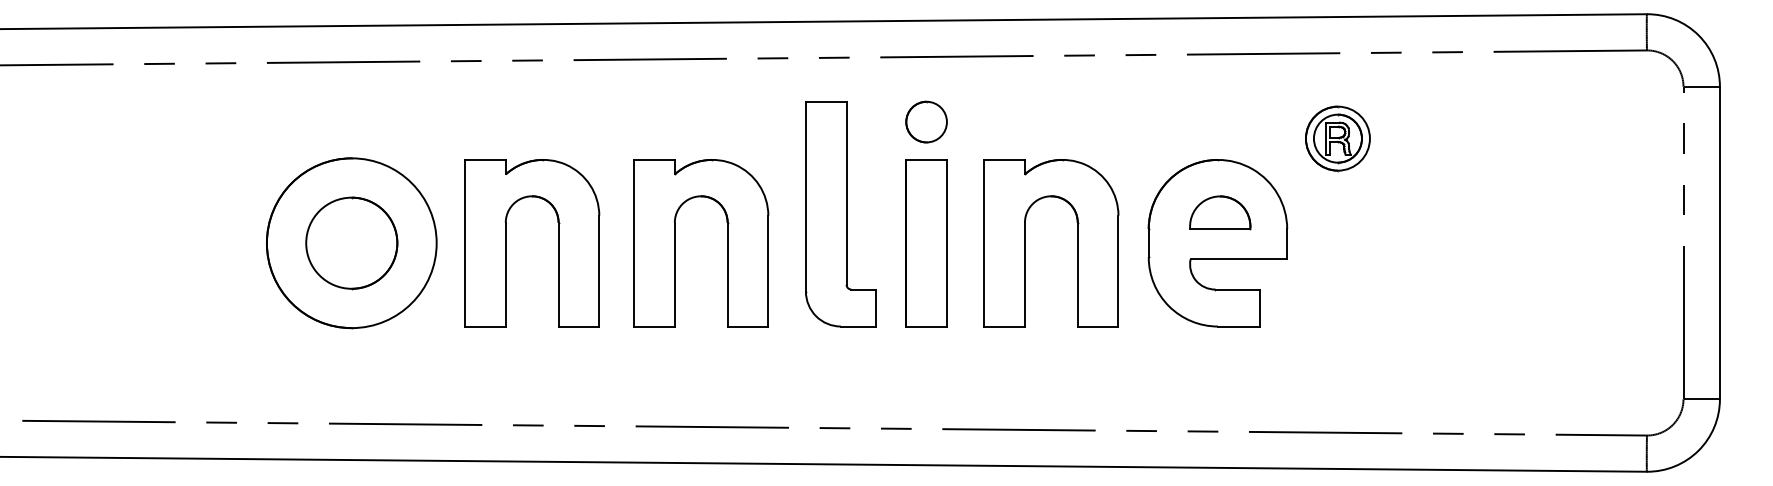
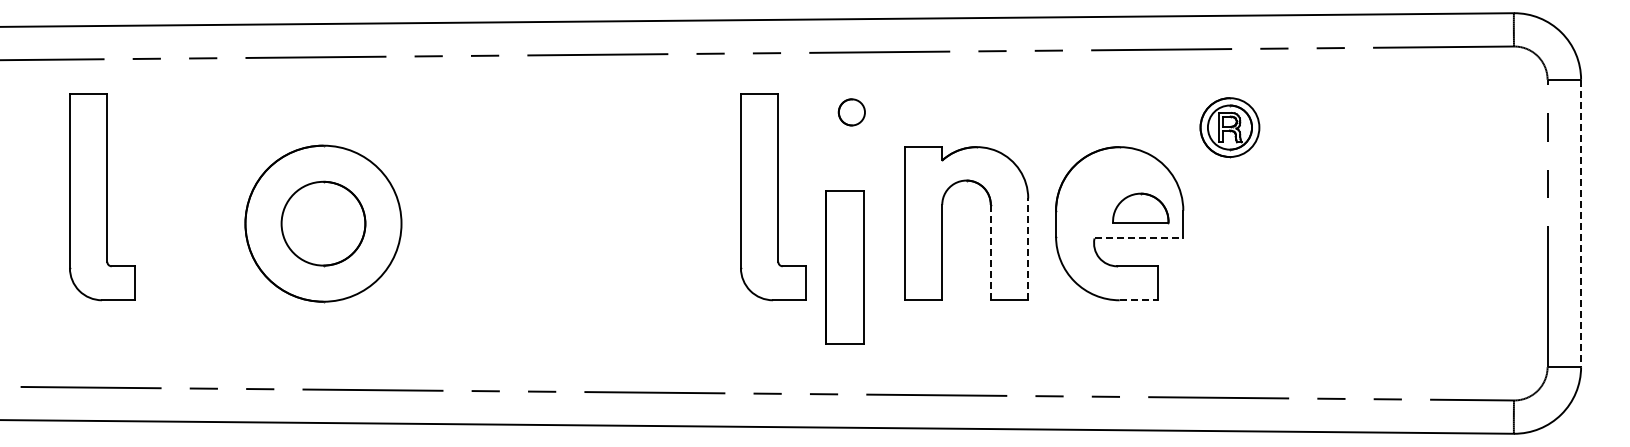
part: (926, 122) -> (851, 112), size x0.7
part: (1219, 212) -> (1140, 208), moved
part: (111, 214) -> (102, 197), added
part: (506, 243) -> (465, 223), removed
part: (674, 243) -> (620, 223), removed
part: (926, 243) -> (844, 267), moved
line: (1720, 243) -> (1581, 223), solid -> dashed
line: (1239, 259) -> (1139, 238), solid -> dashed
line: (1118, 271) -> (1028, 249), solid -> dashed
line: (1077, 274) -> (990, 252), solid -> dashed
line: (1239, 326) -> (1139, 300), solid -> dashed

